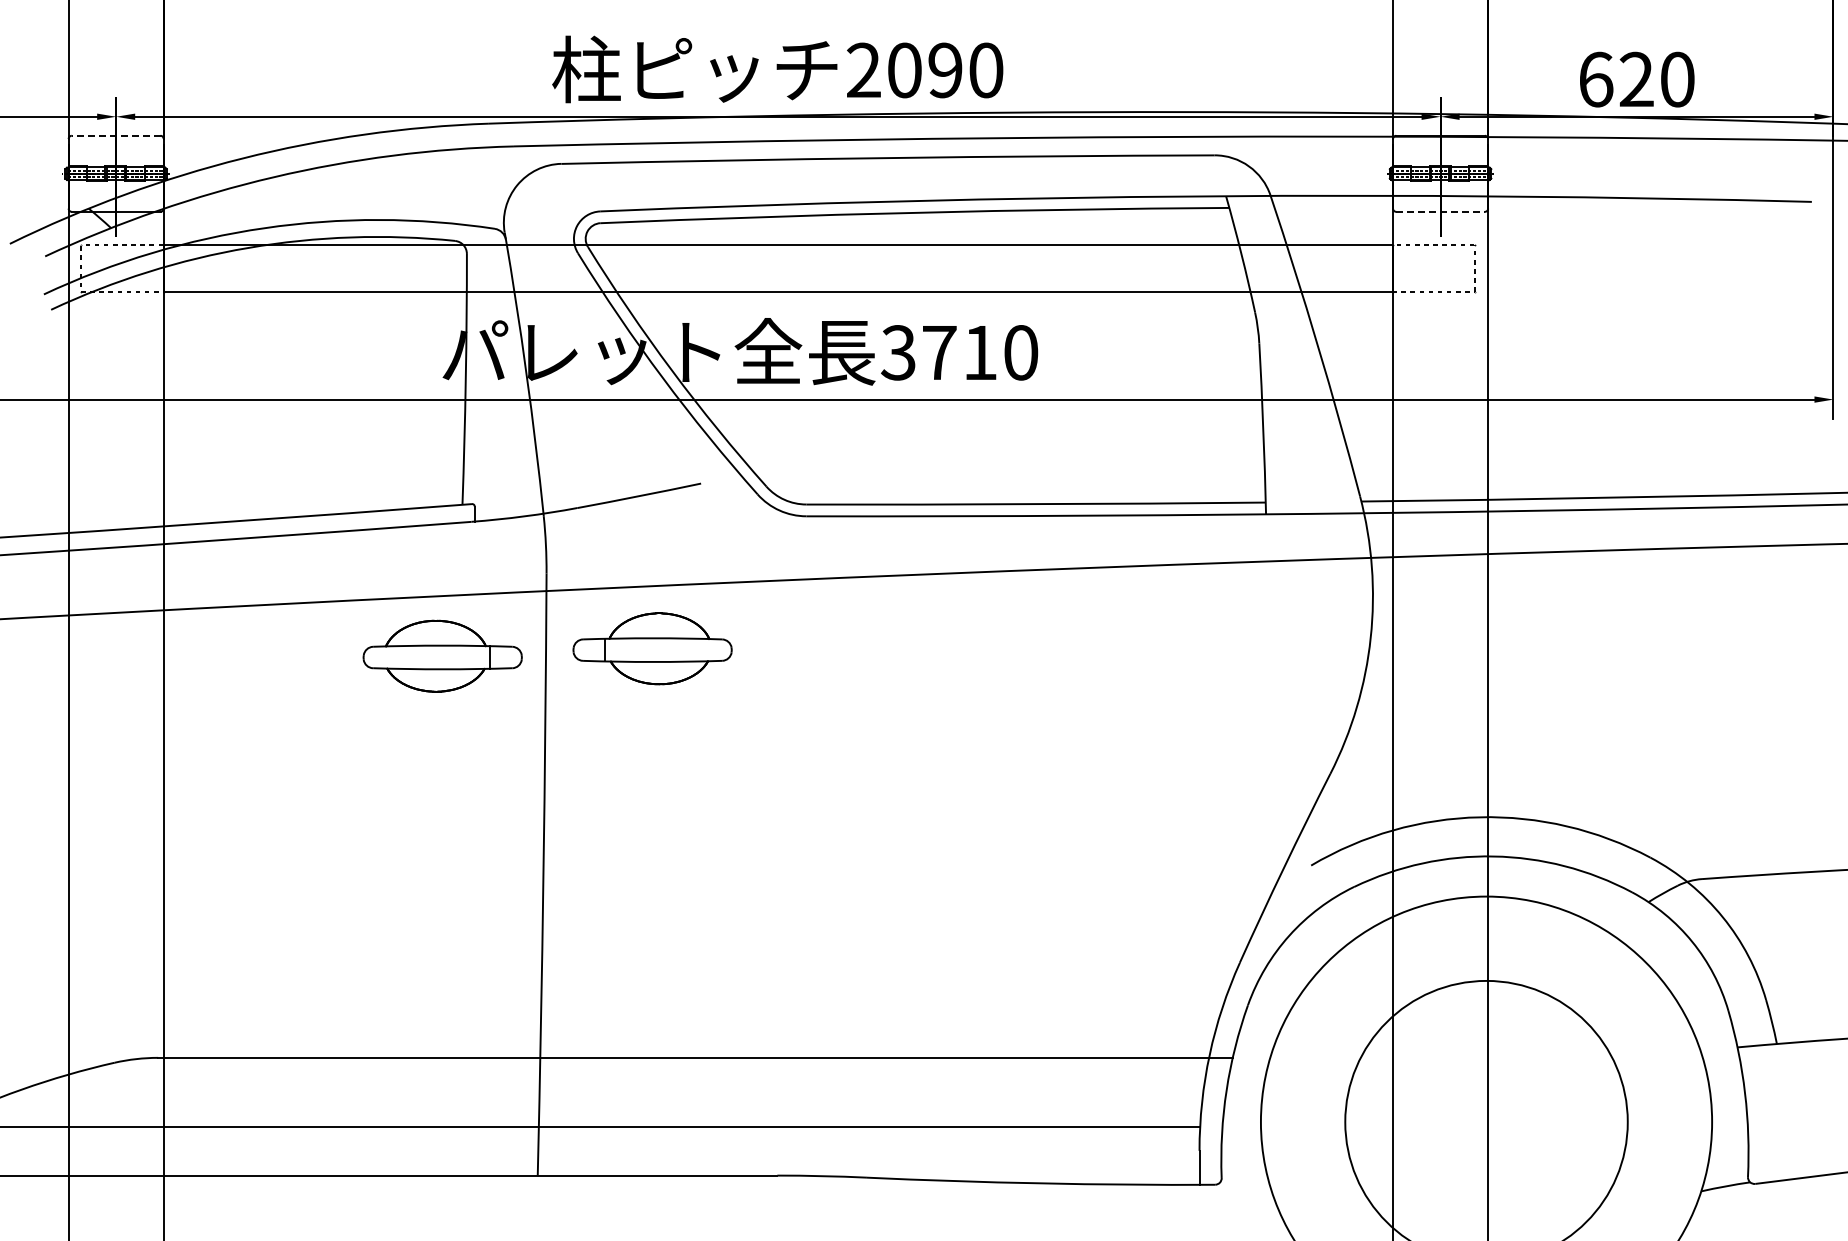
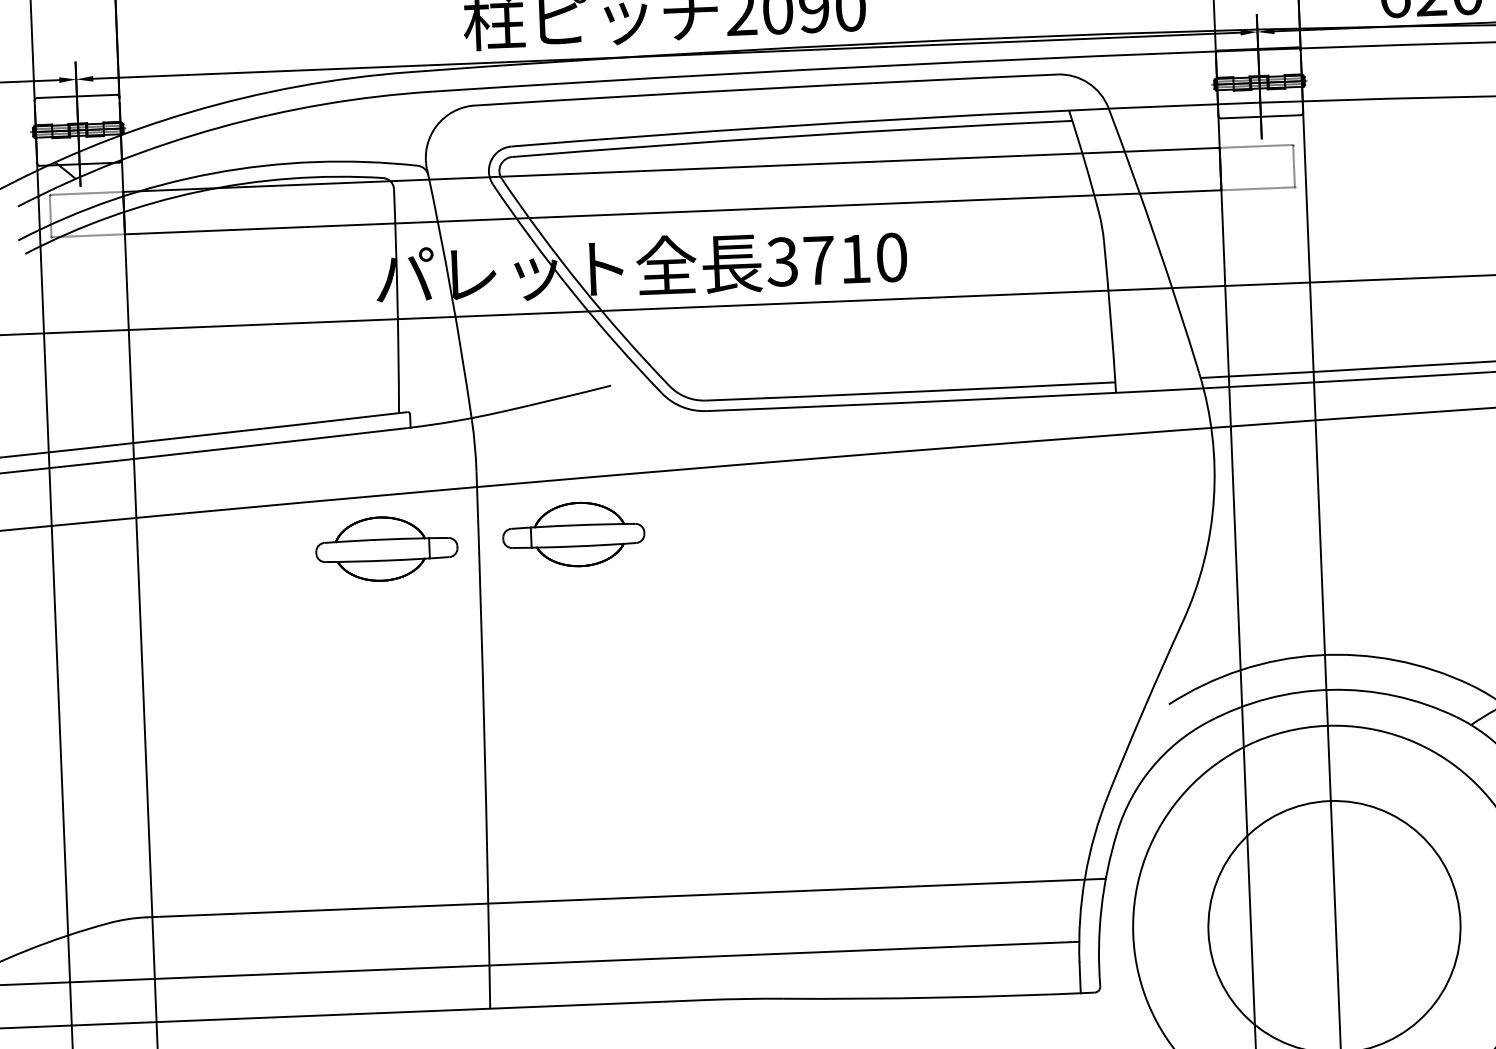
line: (115, 135) -> (76, 96), dashed -> solid
line: (1441, 211) -> (1261, 116), dashed -> solid

